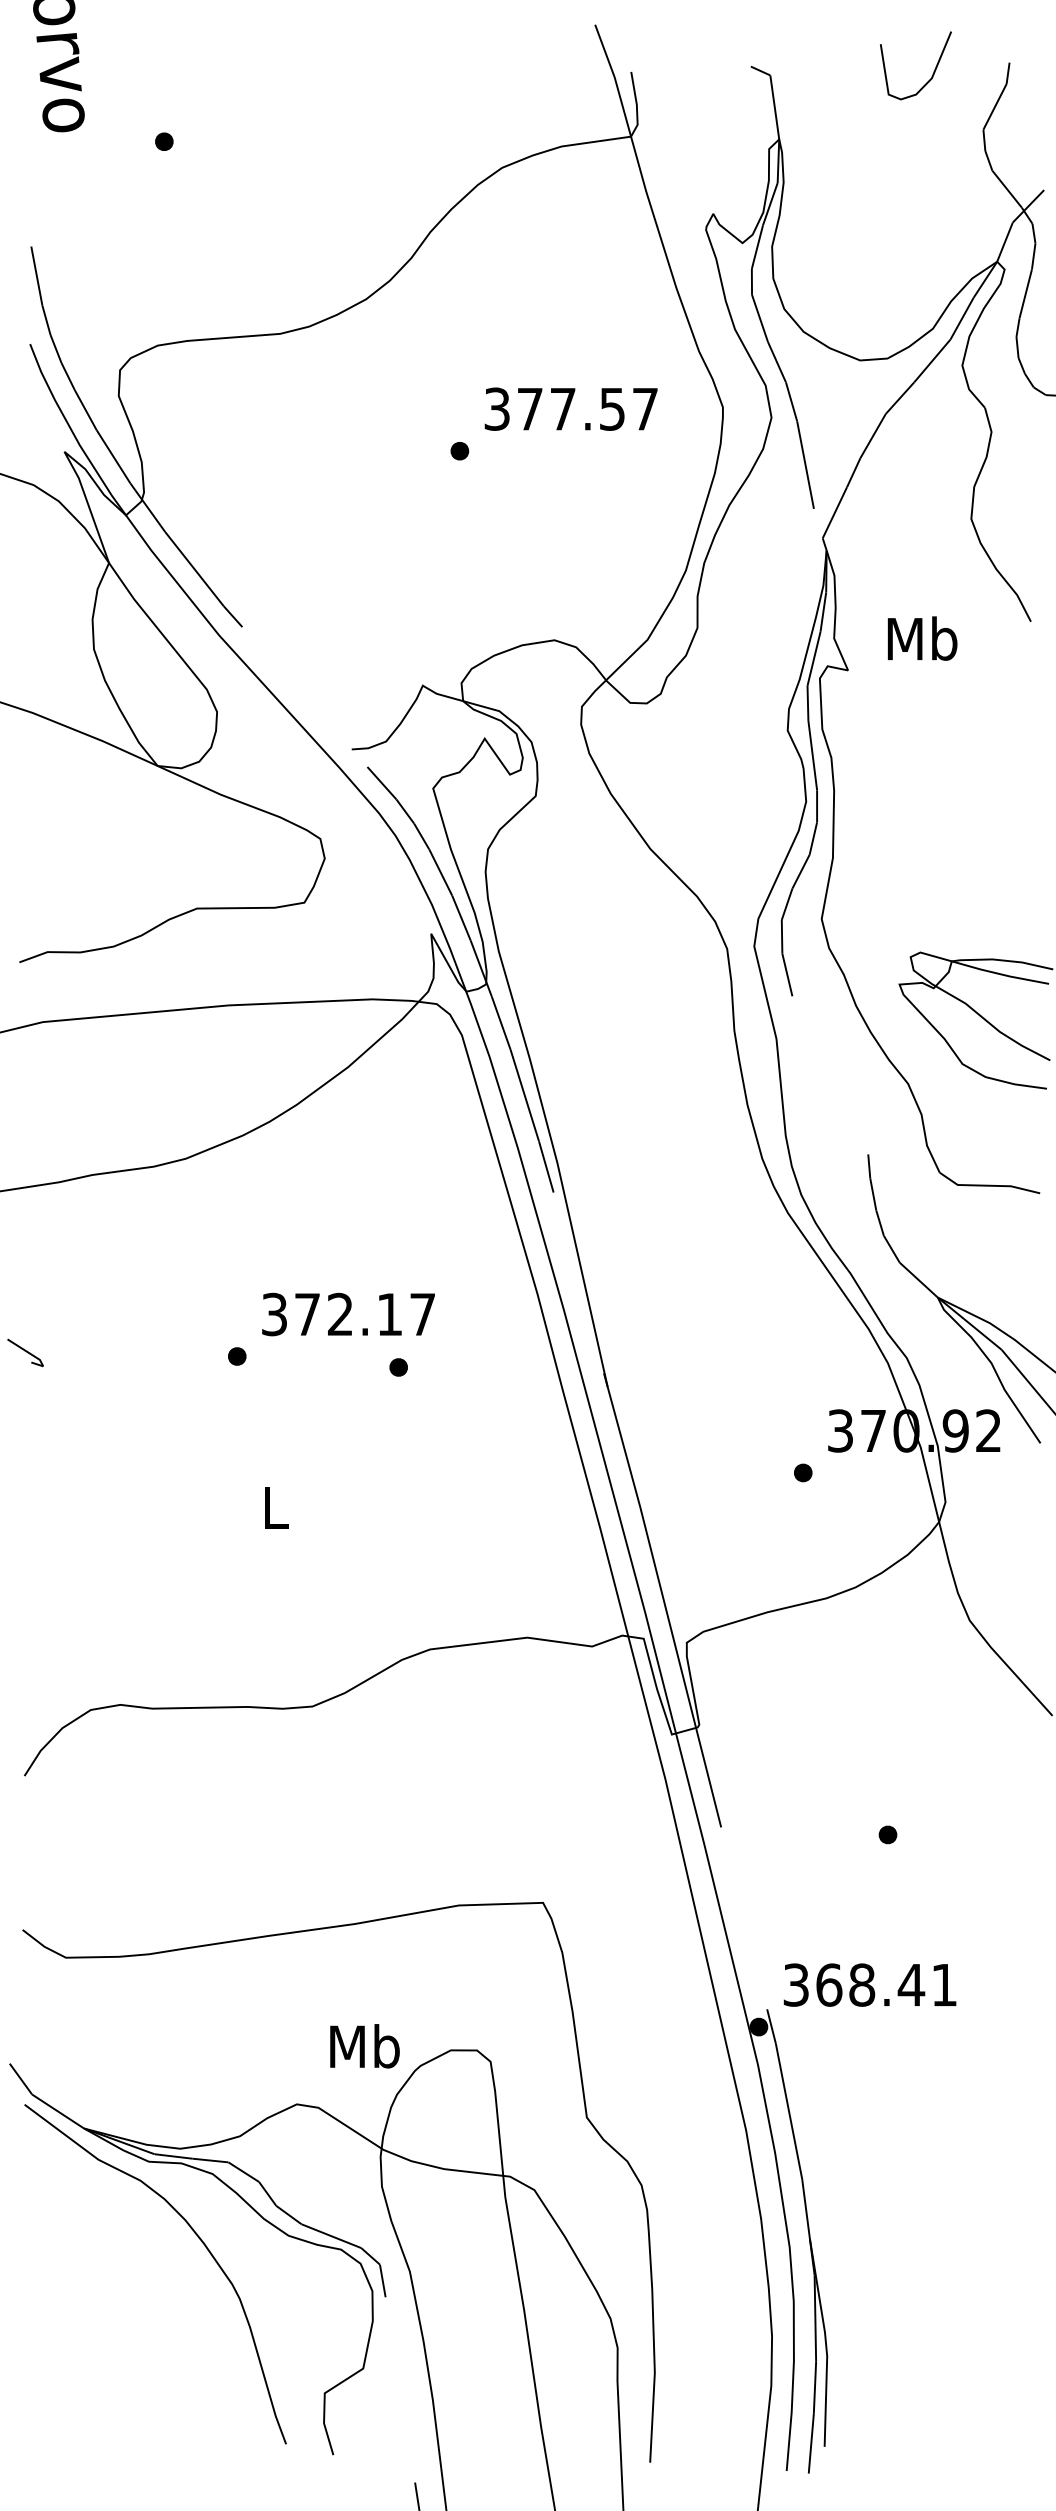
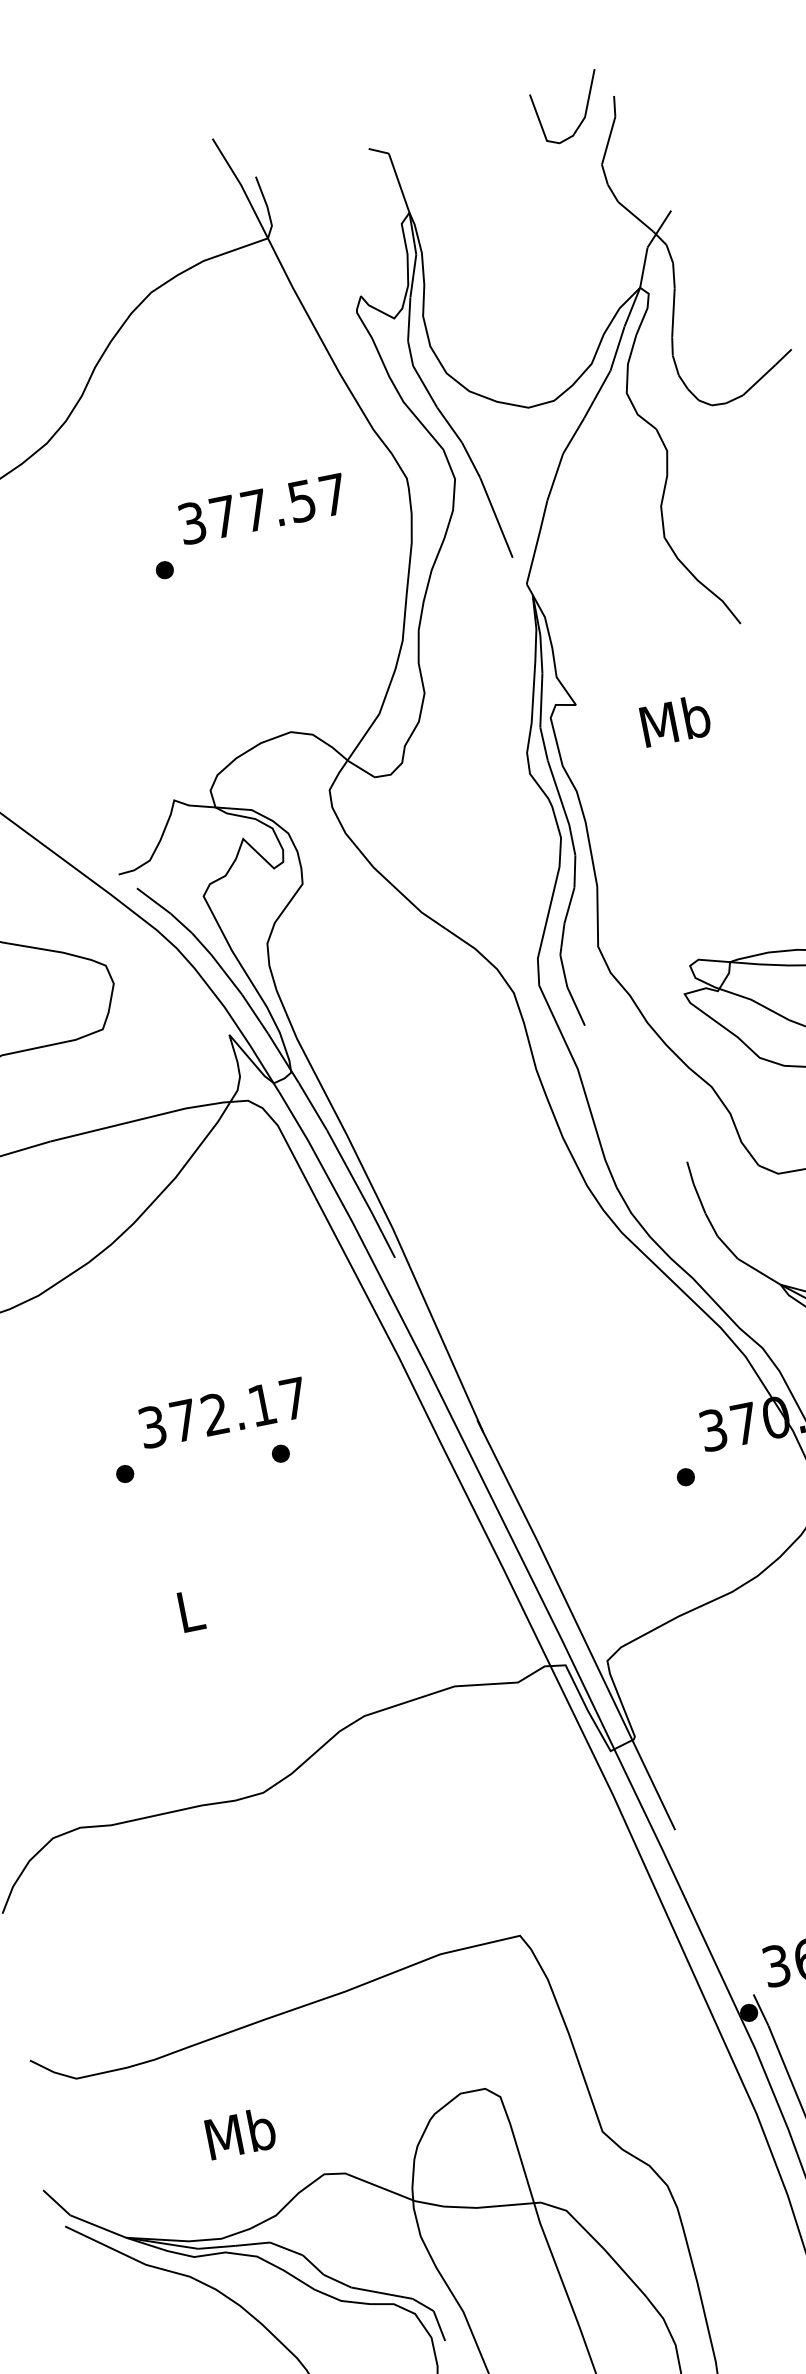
curve: (932, 73) -> (584, 112), moved
text: (922, 638) -> (675, 720), moved
text: (364, 2046) -> (240, 2133), moved

